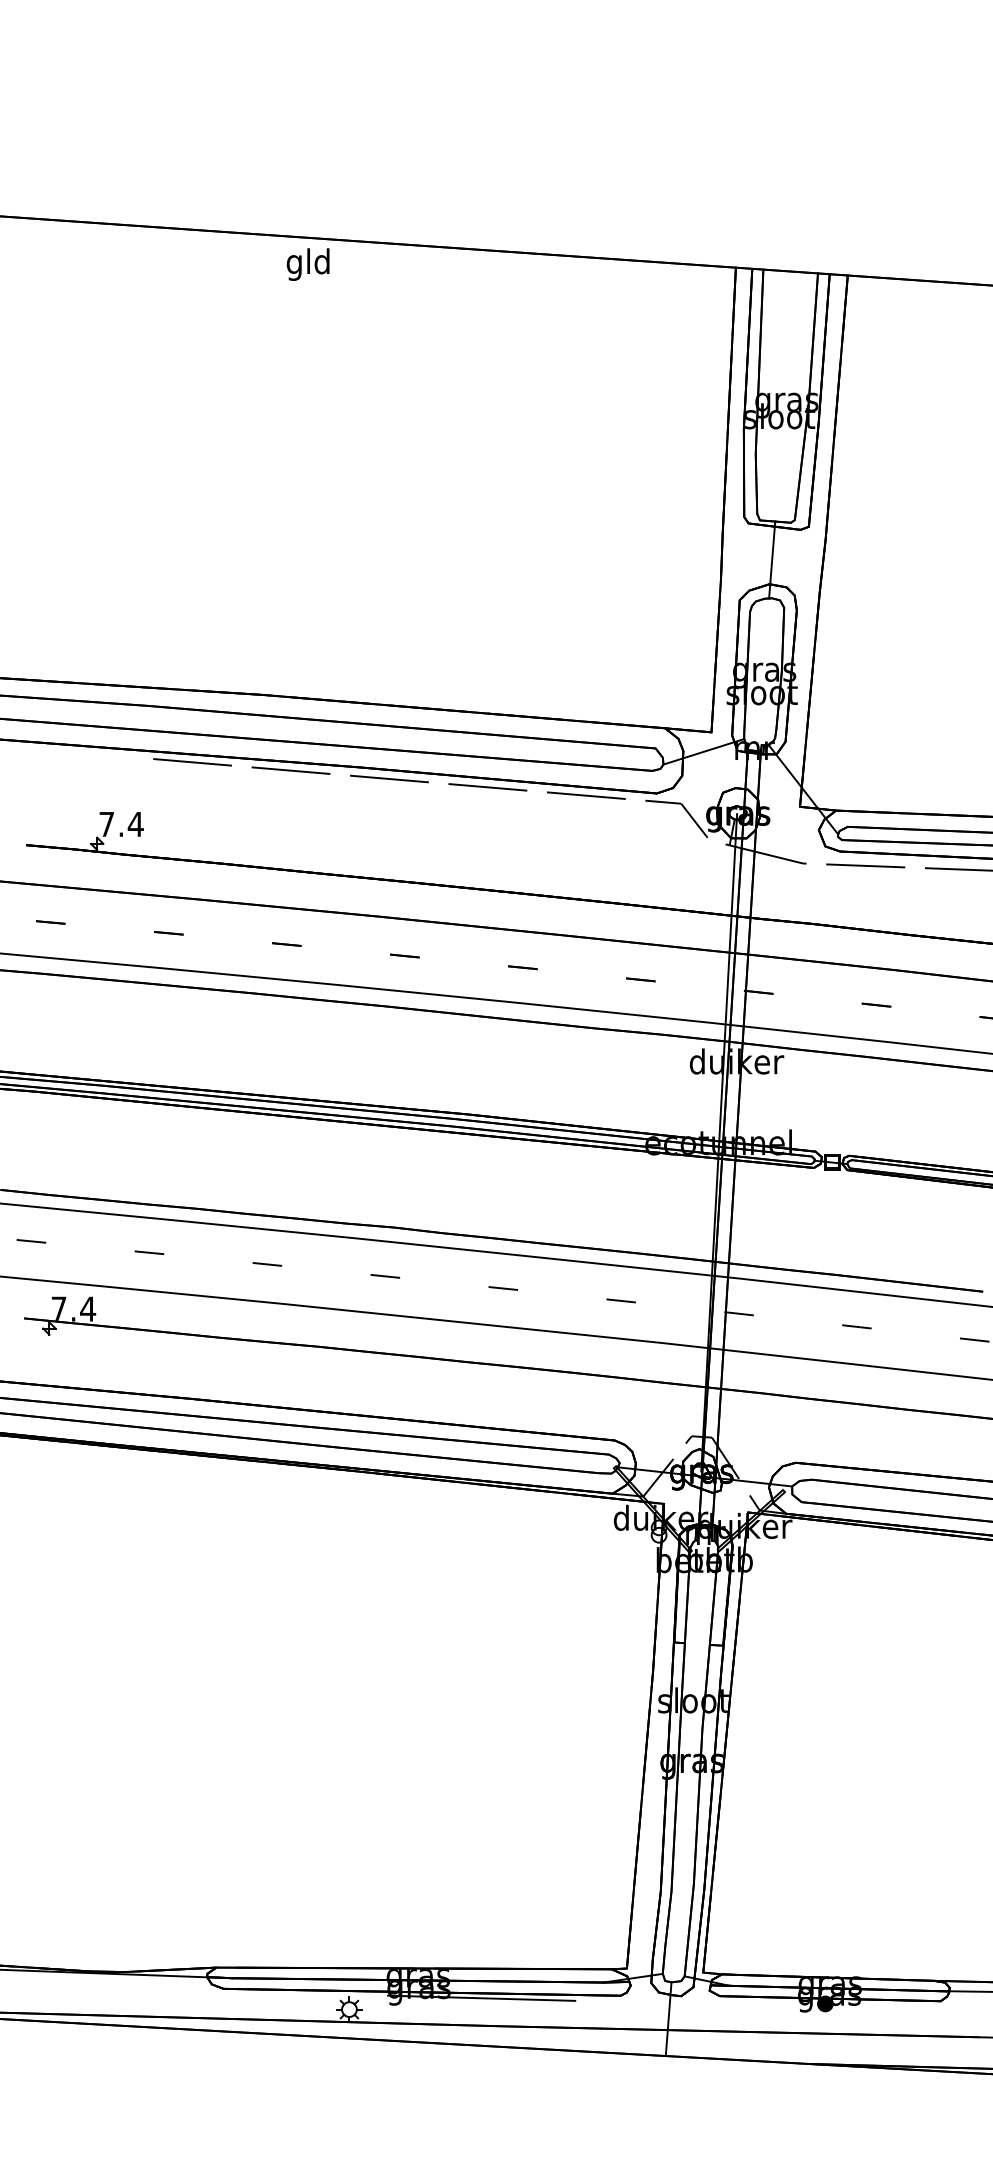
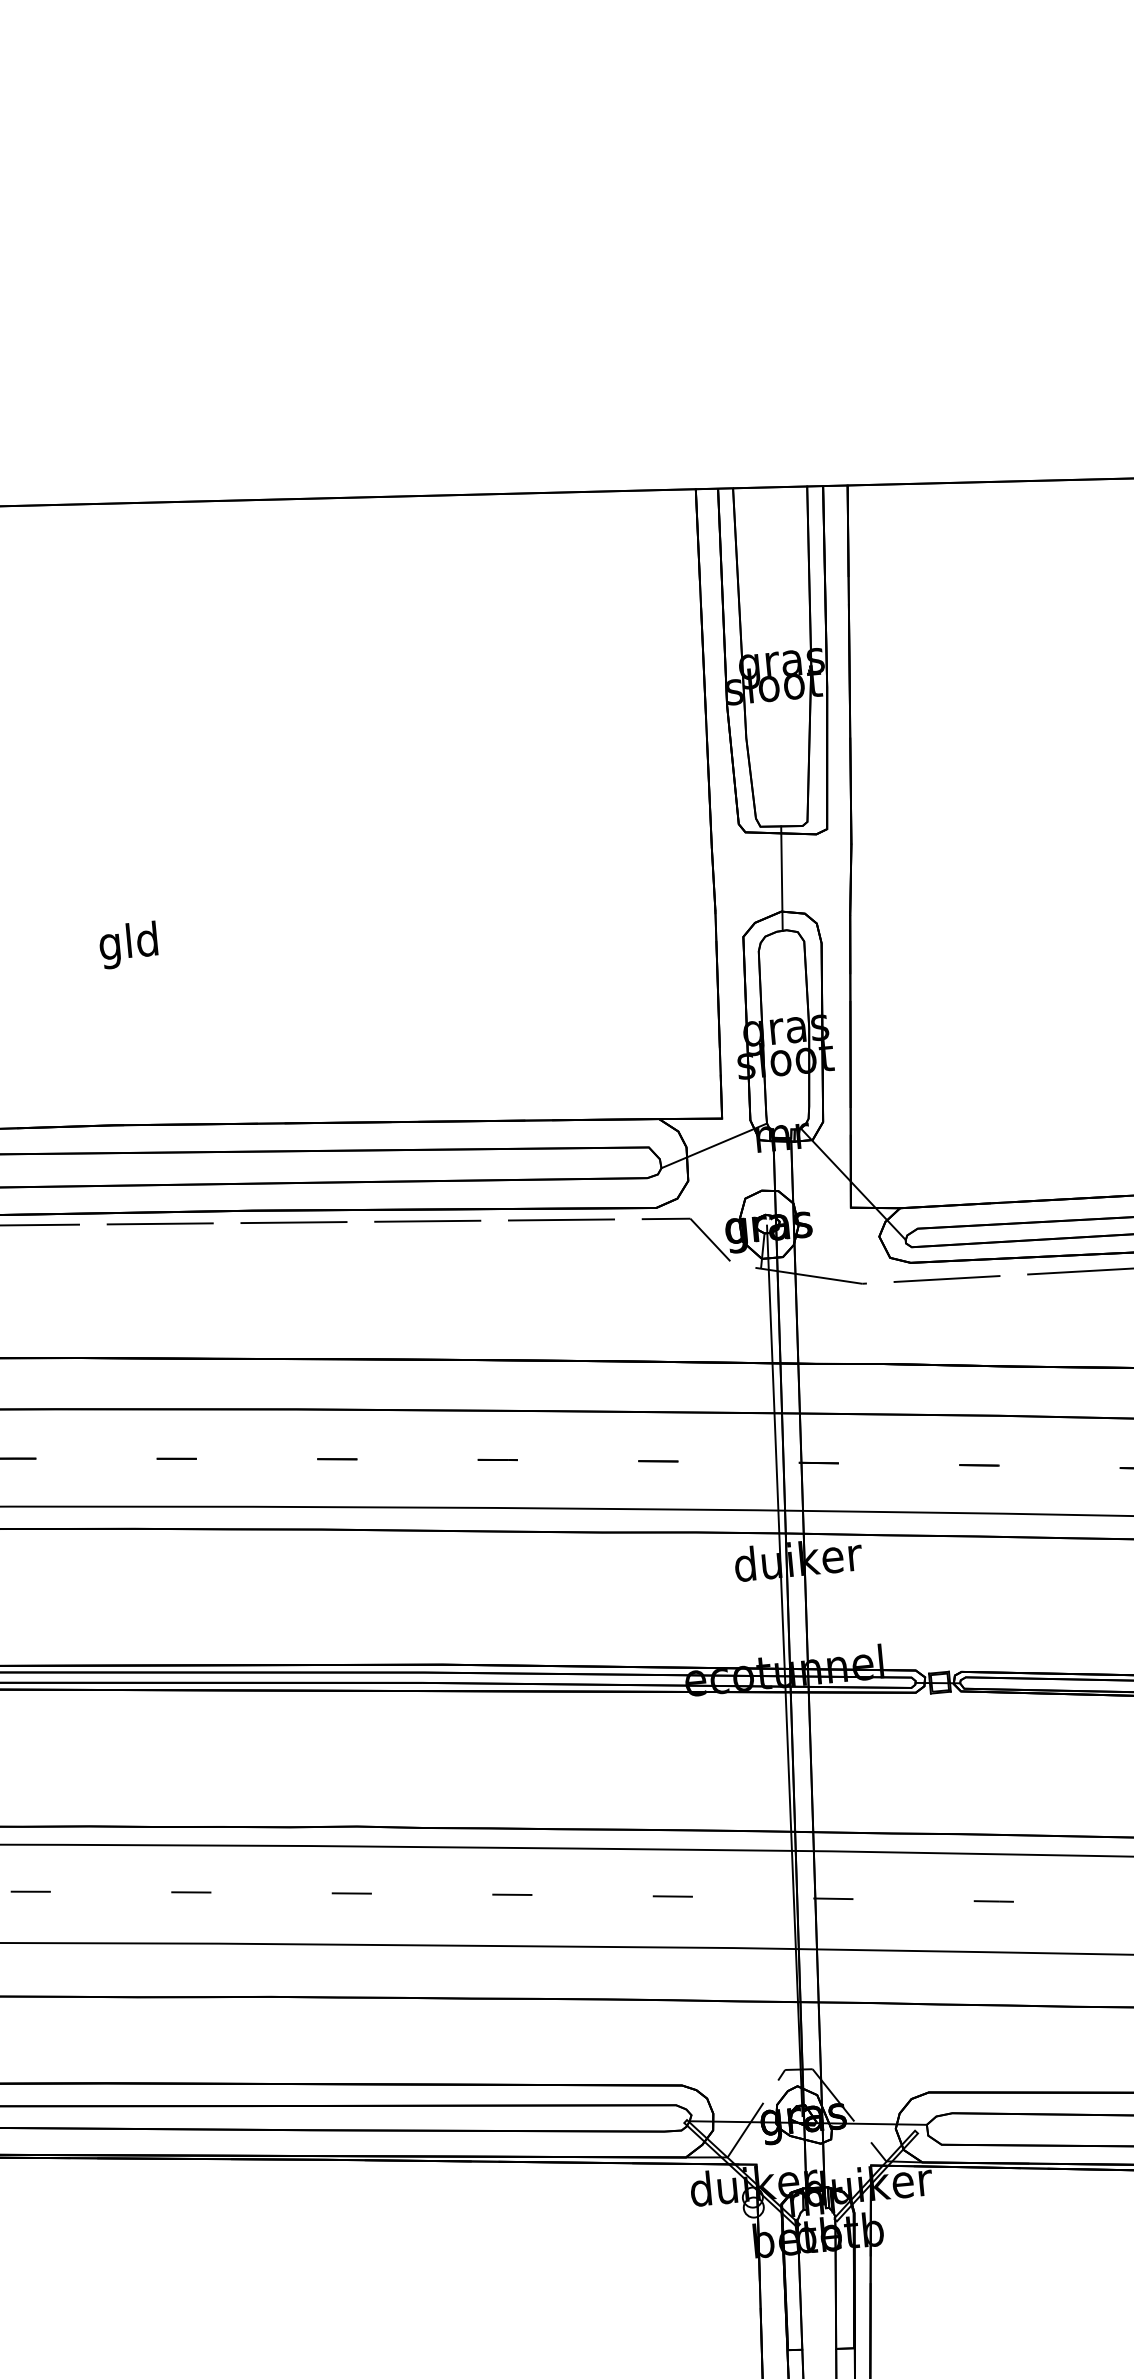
text: (307, 264) -> (127, 945), moved

